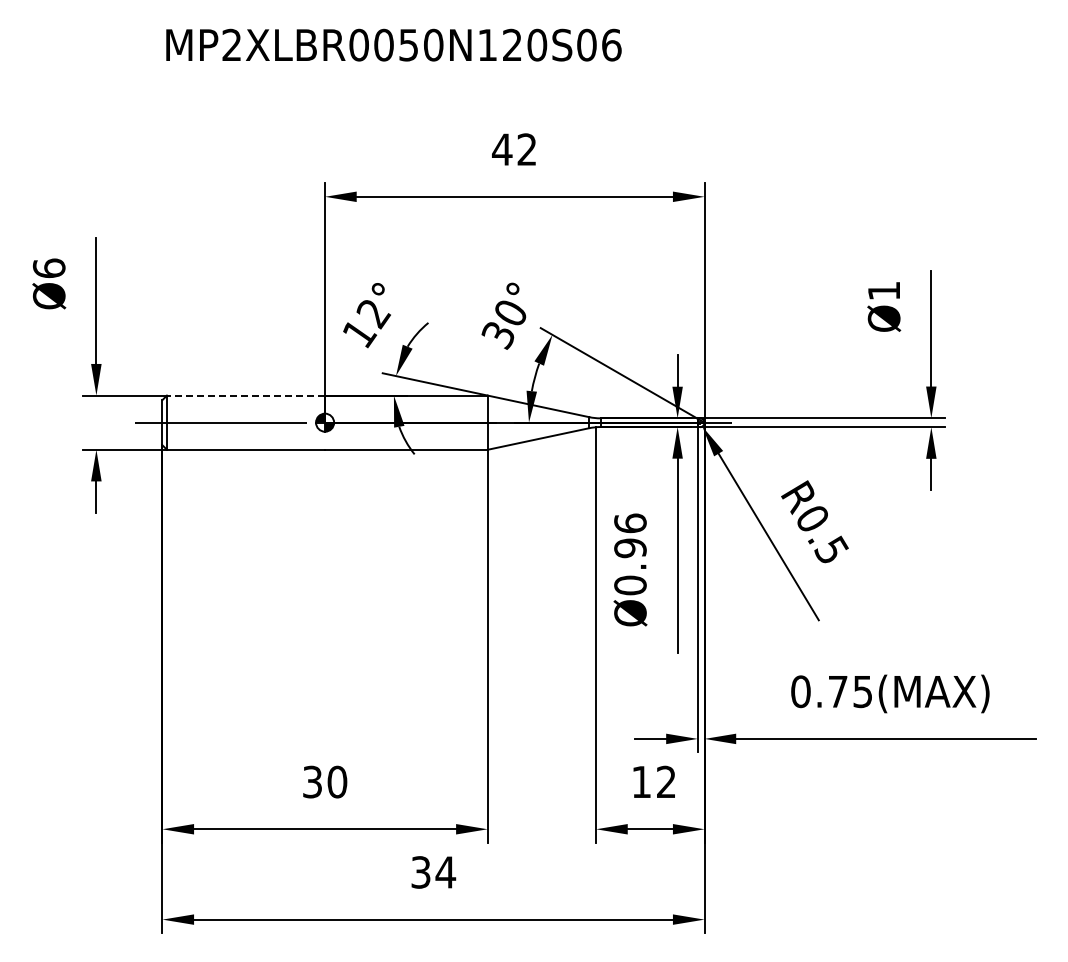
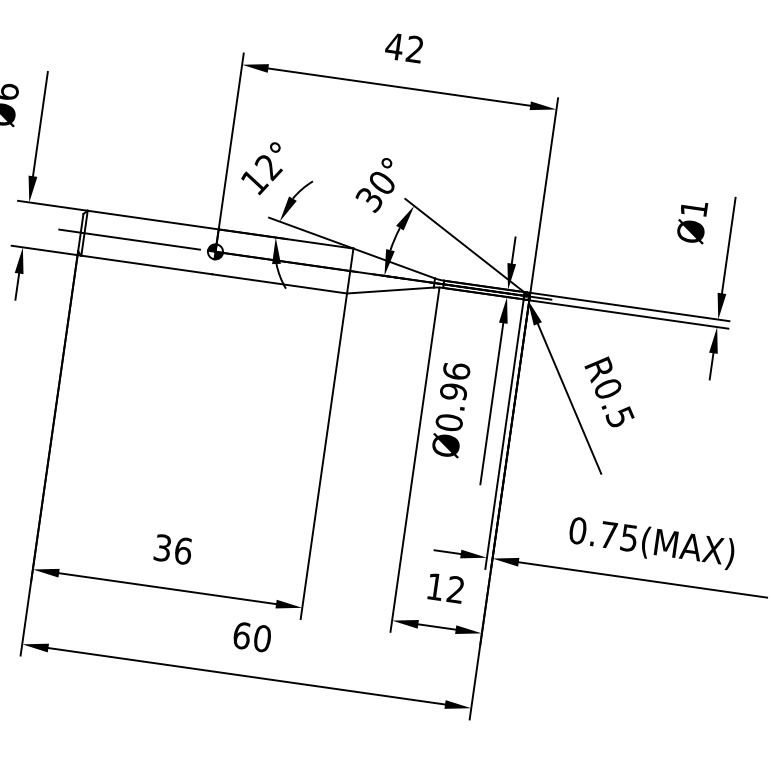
line: (245, 395) -> (152, 219), dashed -> solid
text: (337, 781) -> (183, 550), 30 -> 36
text: (433, 872) -> (252, 637), 34 -> 60

